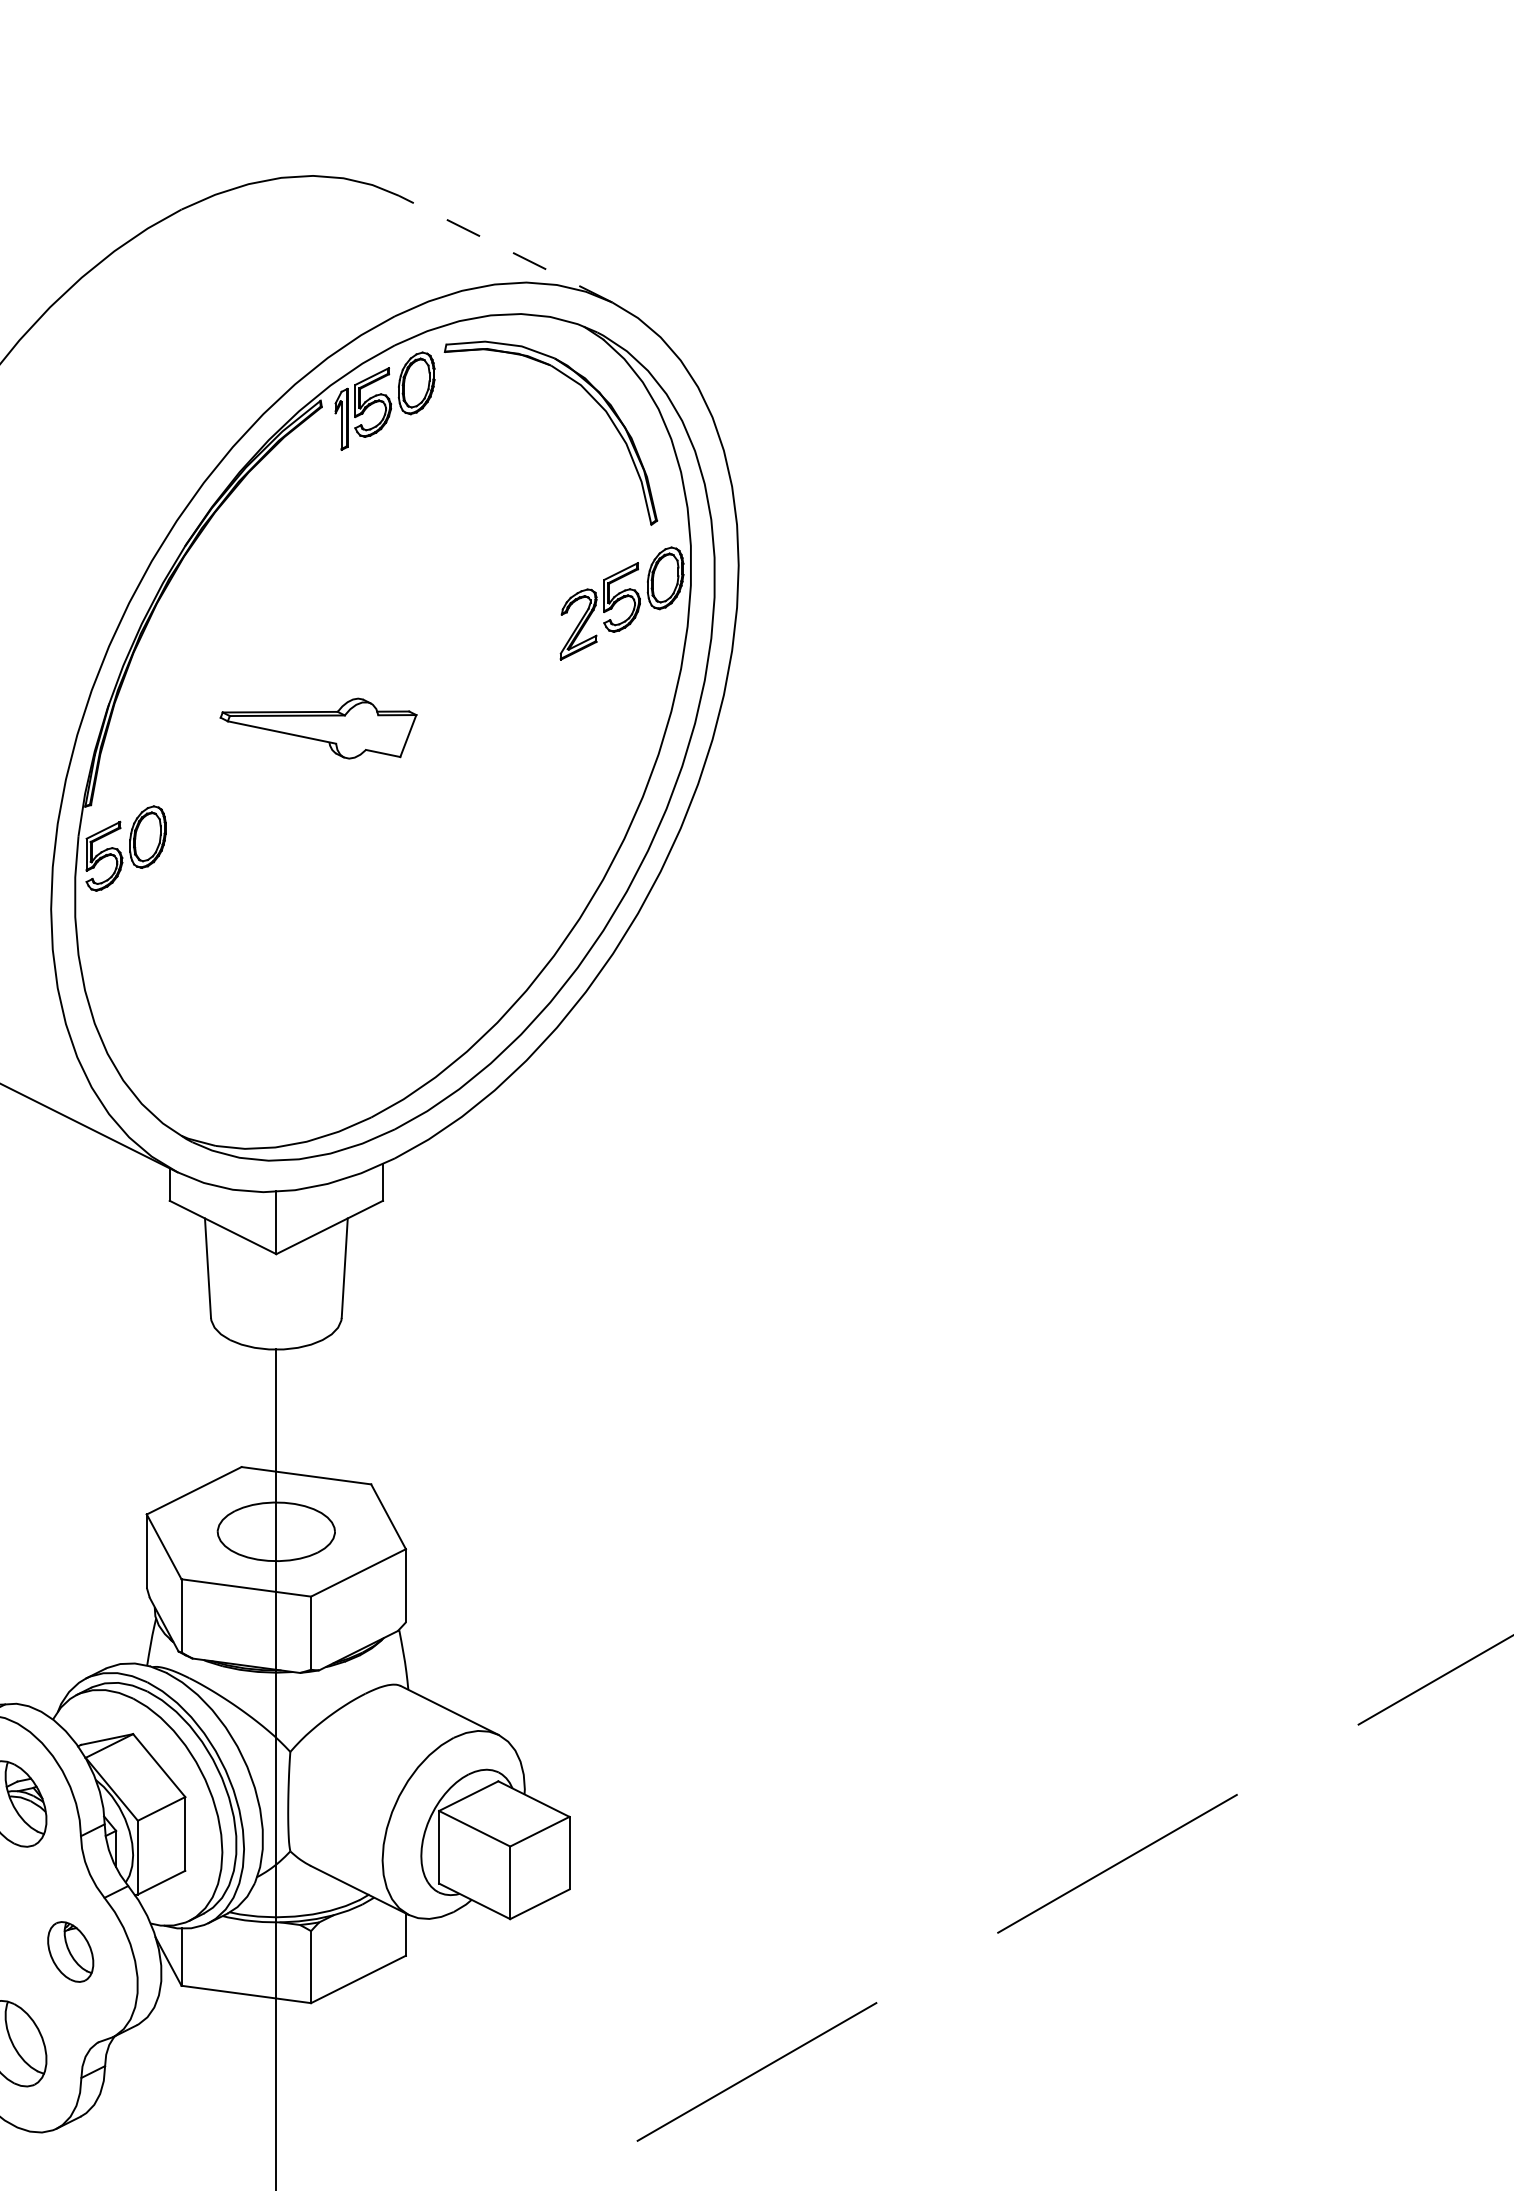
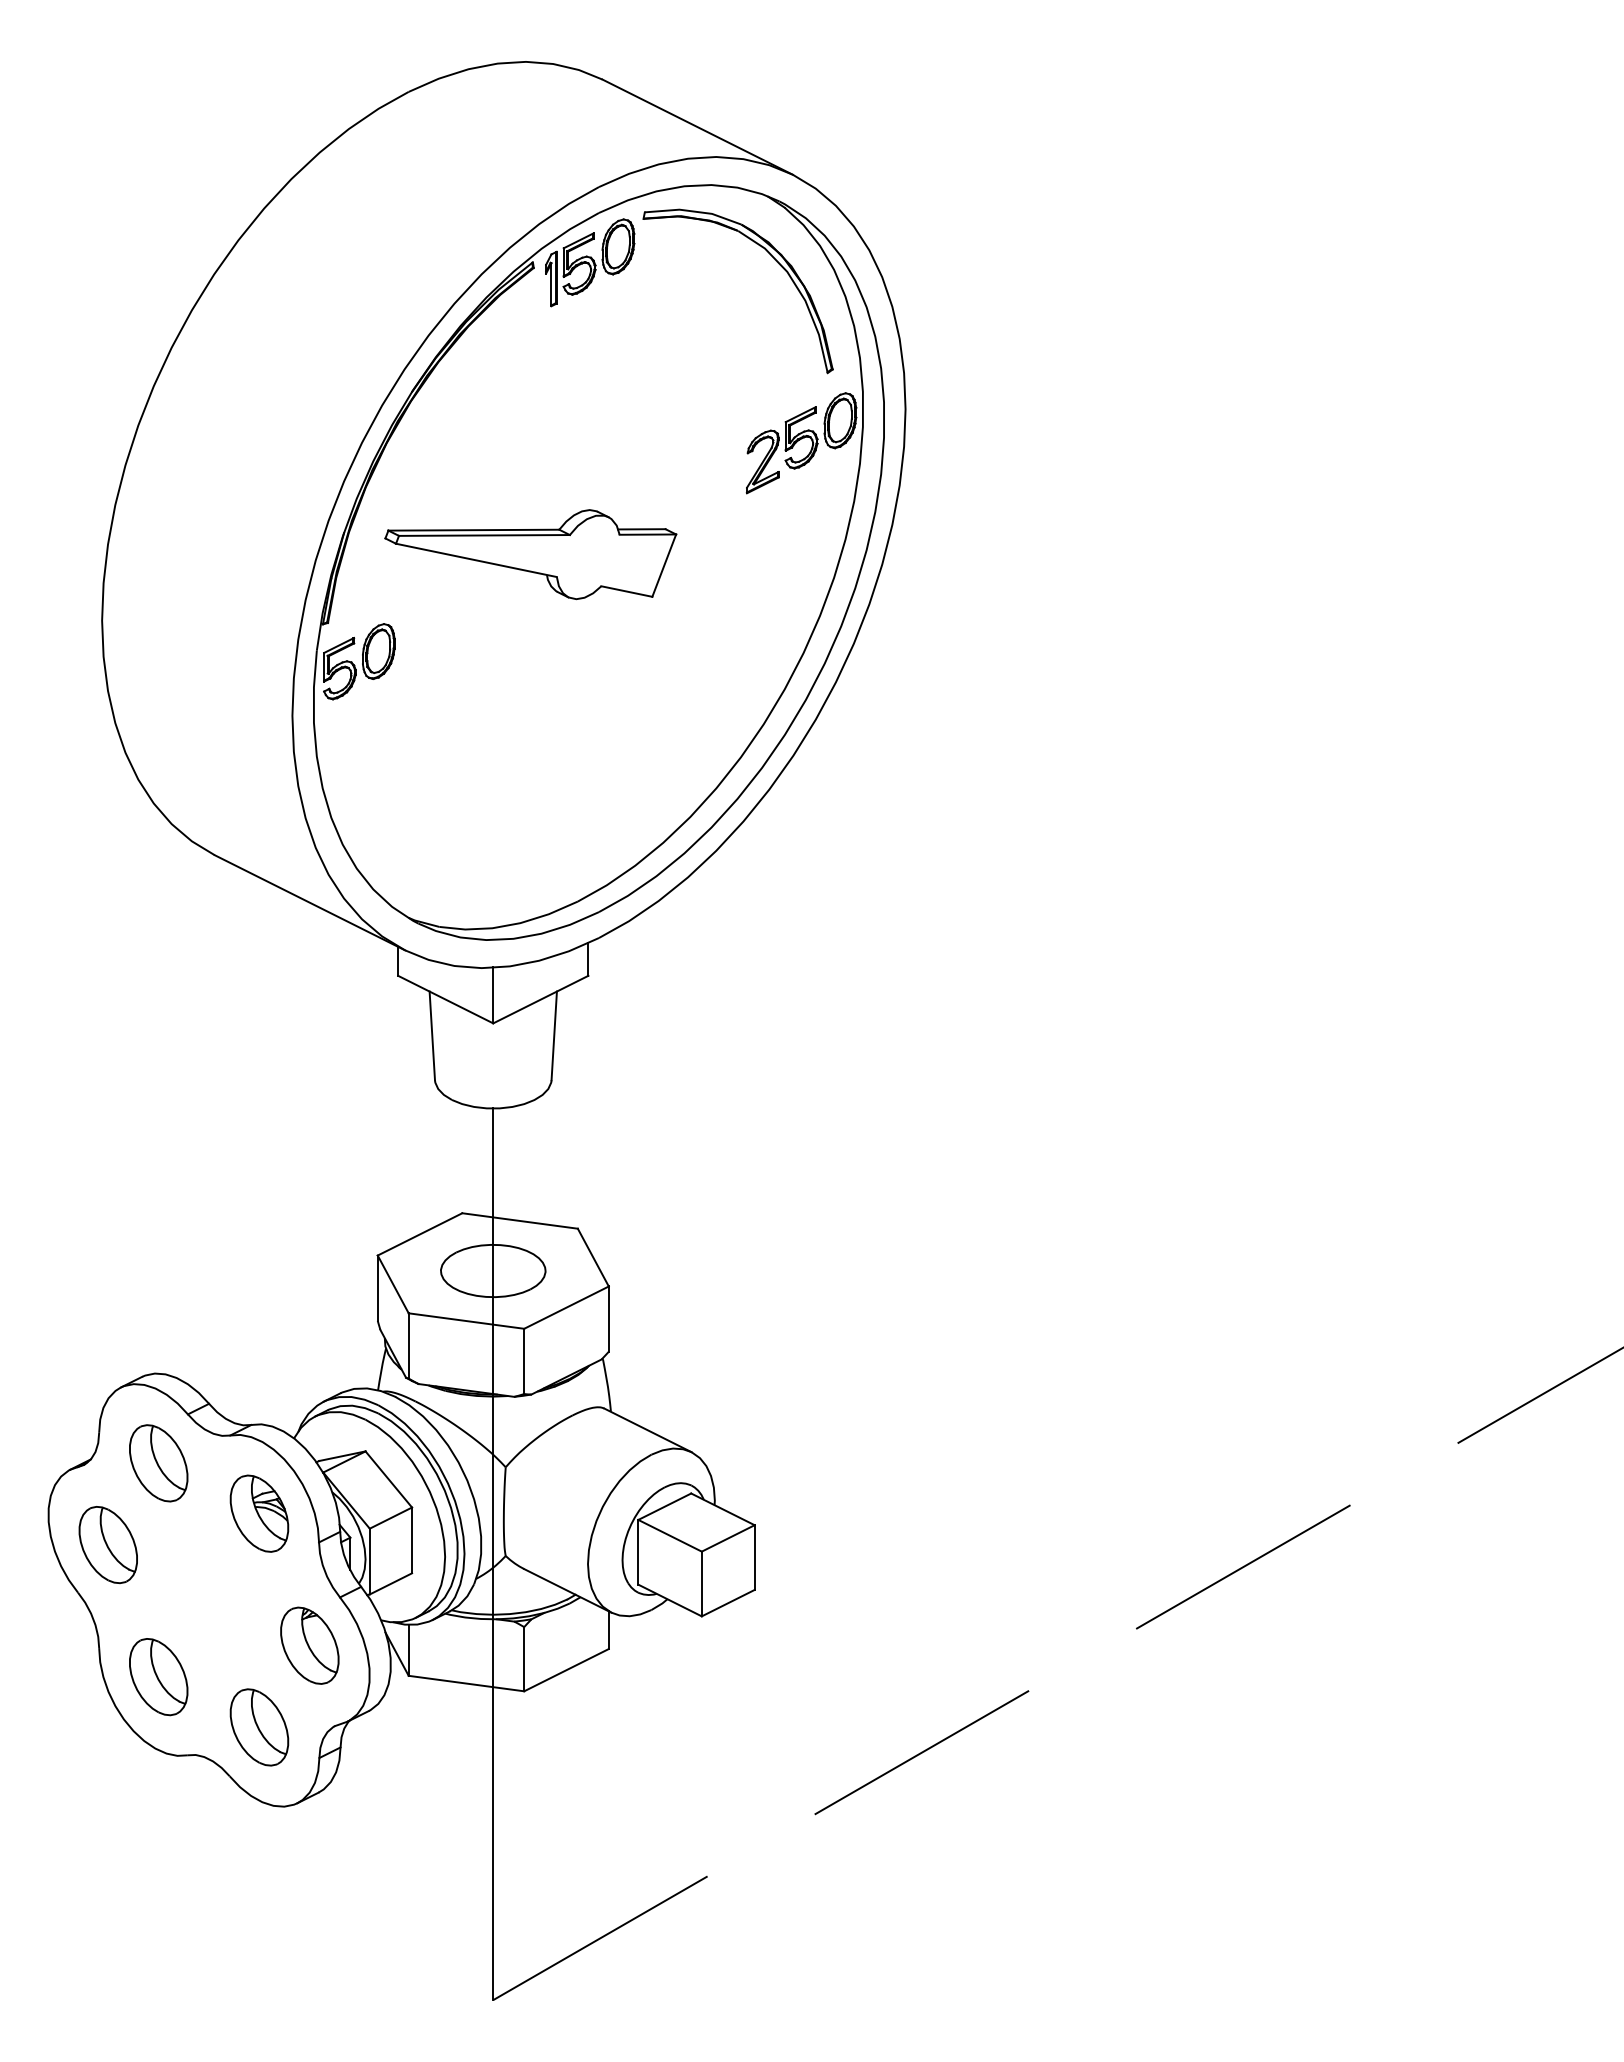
line: (505, 248) -> (697, 126), dashed -> solid
part: (318, 728) -> (530, 554), size x1.67
part: (70, 1951) -> (309, 1645), size x1.43

